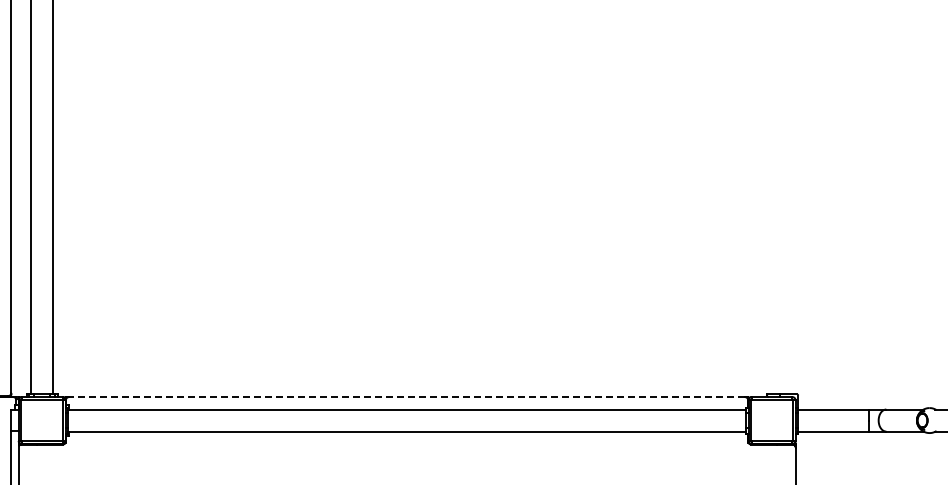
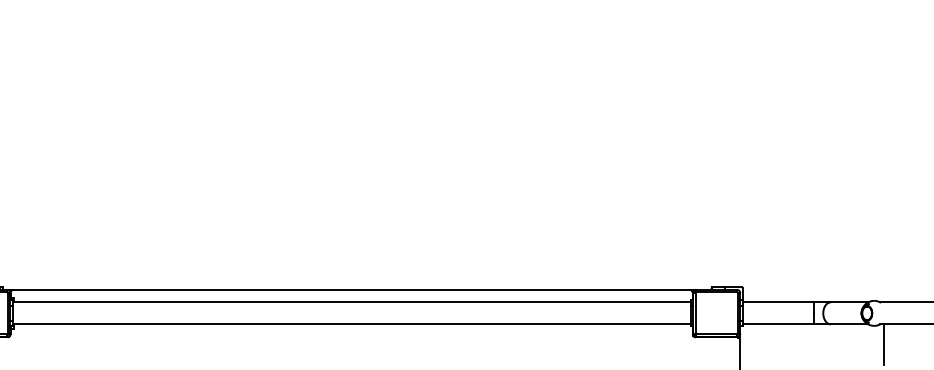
line: (407, 397) -> (352, 290), dashed -> solid
line: (939, 451) -> (884, 344), added

